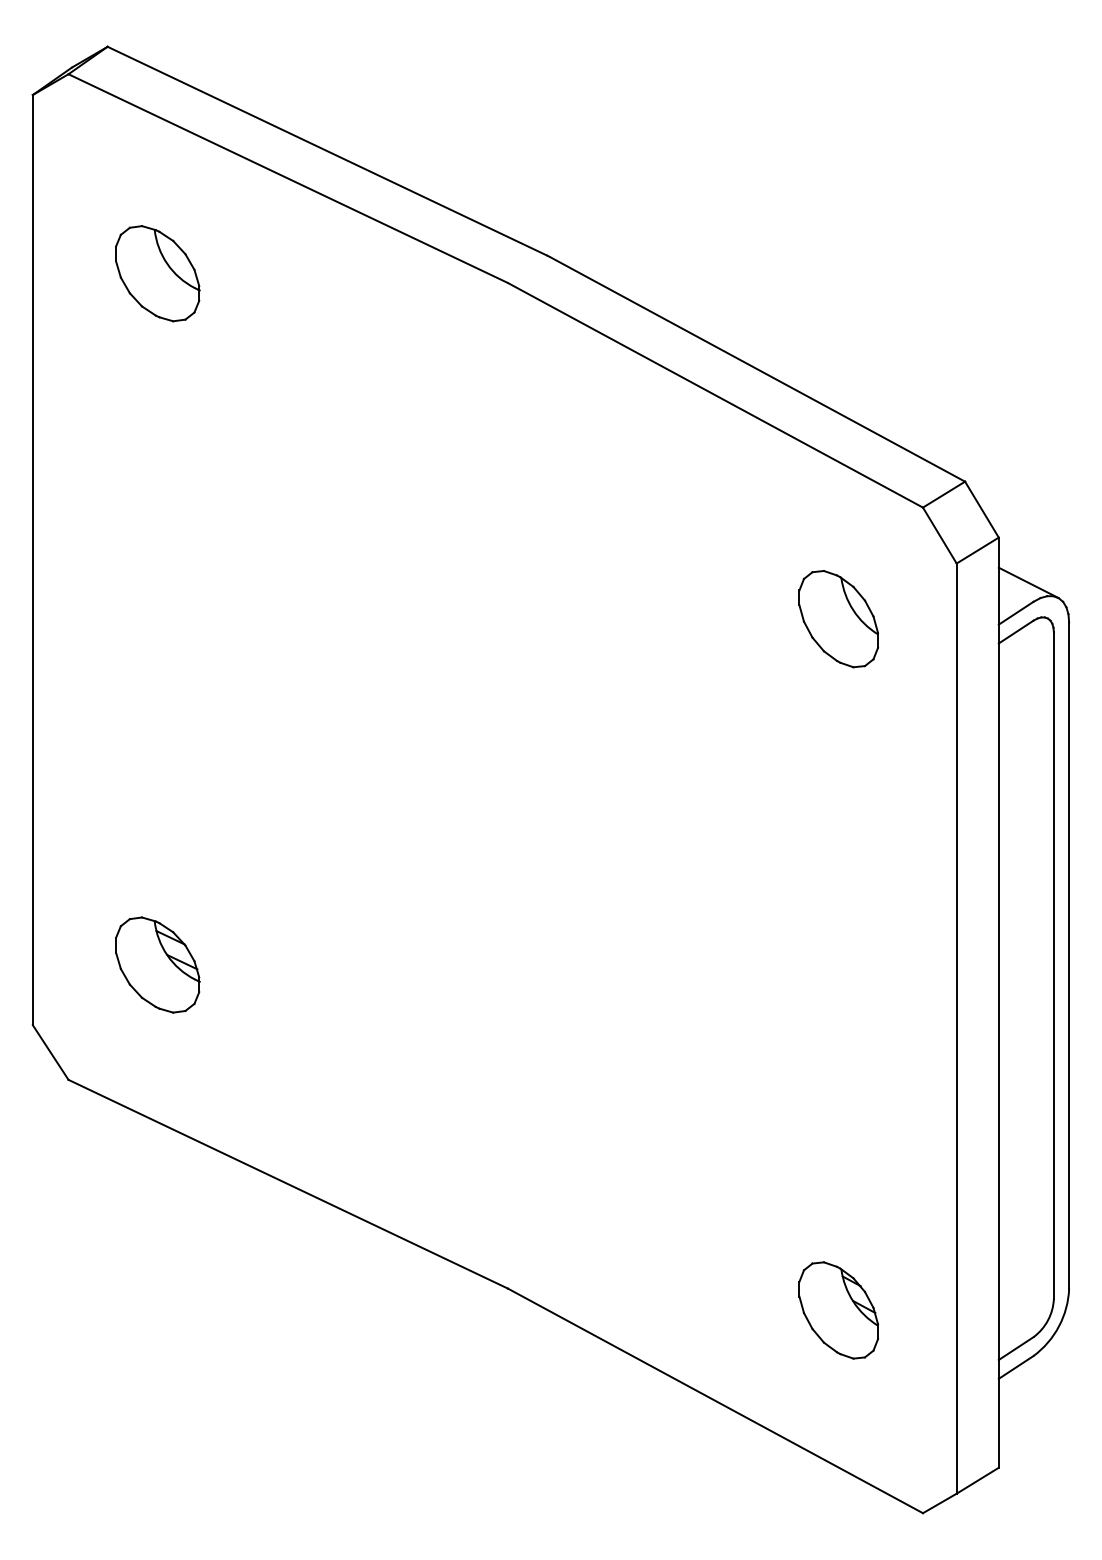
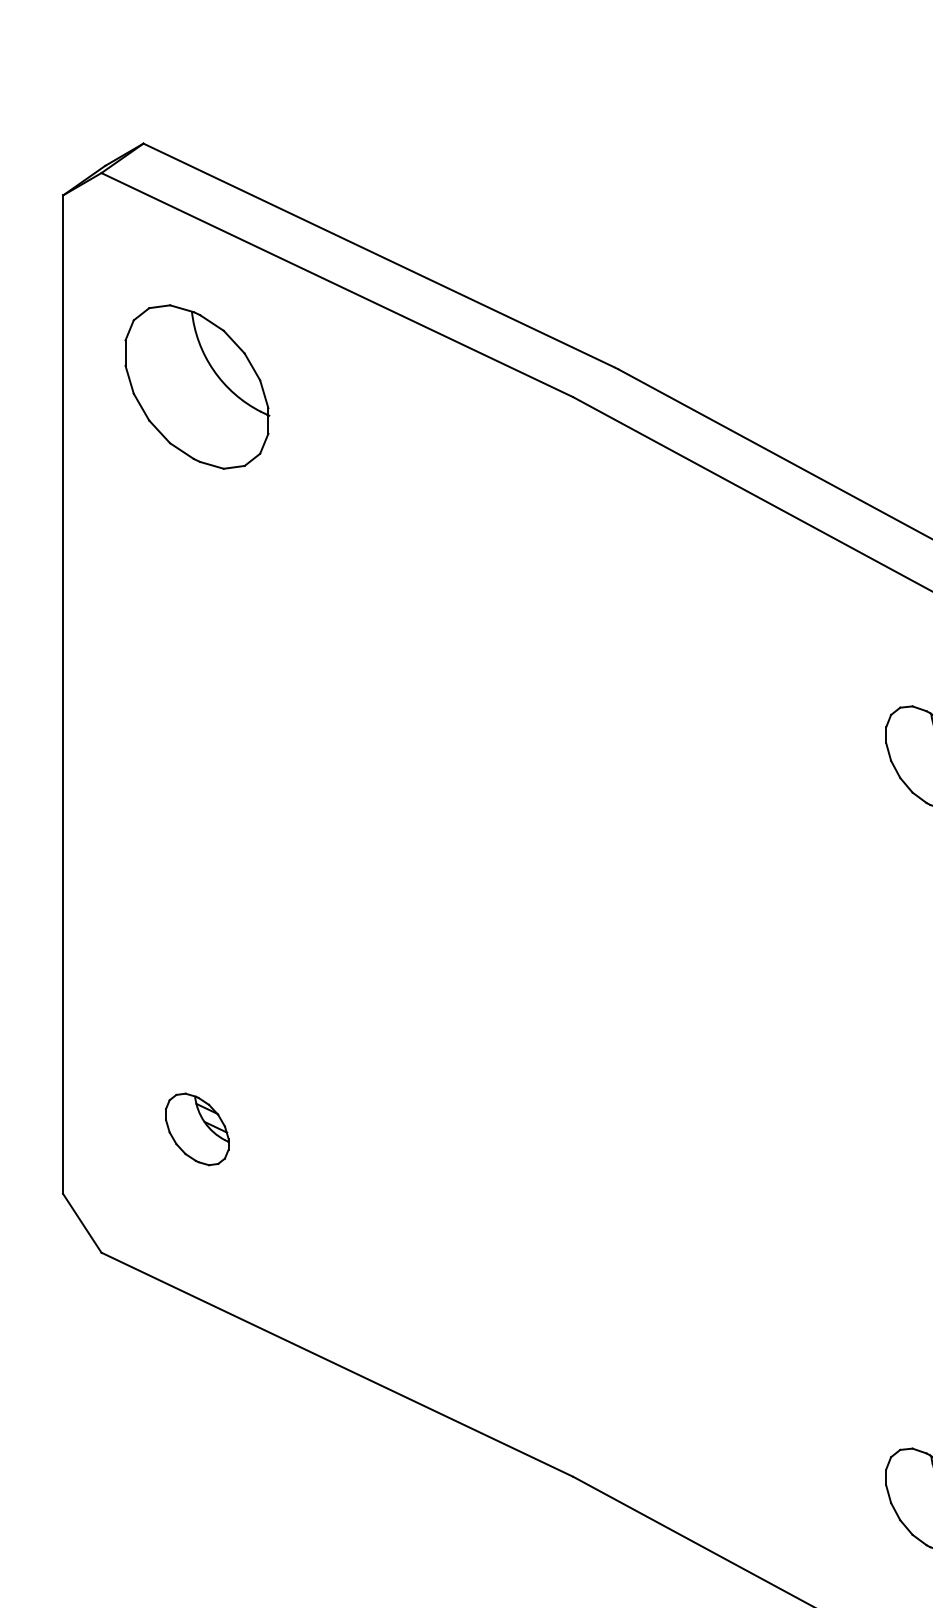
part: (157, 273) -> (197, 387), size x1.6
part: (157, 964) -> (197, 1128), size x0.7

